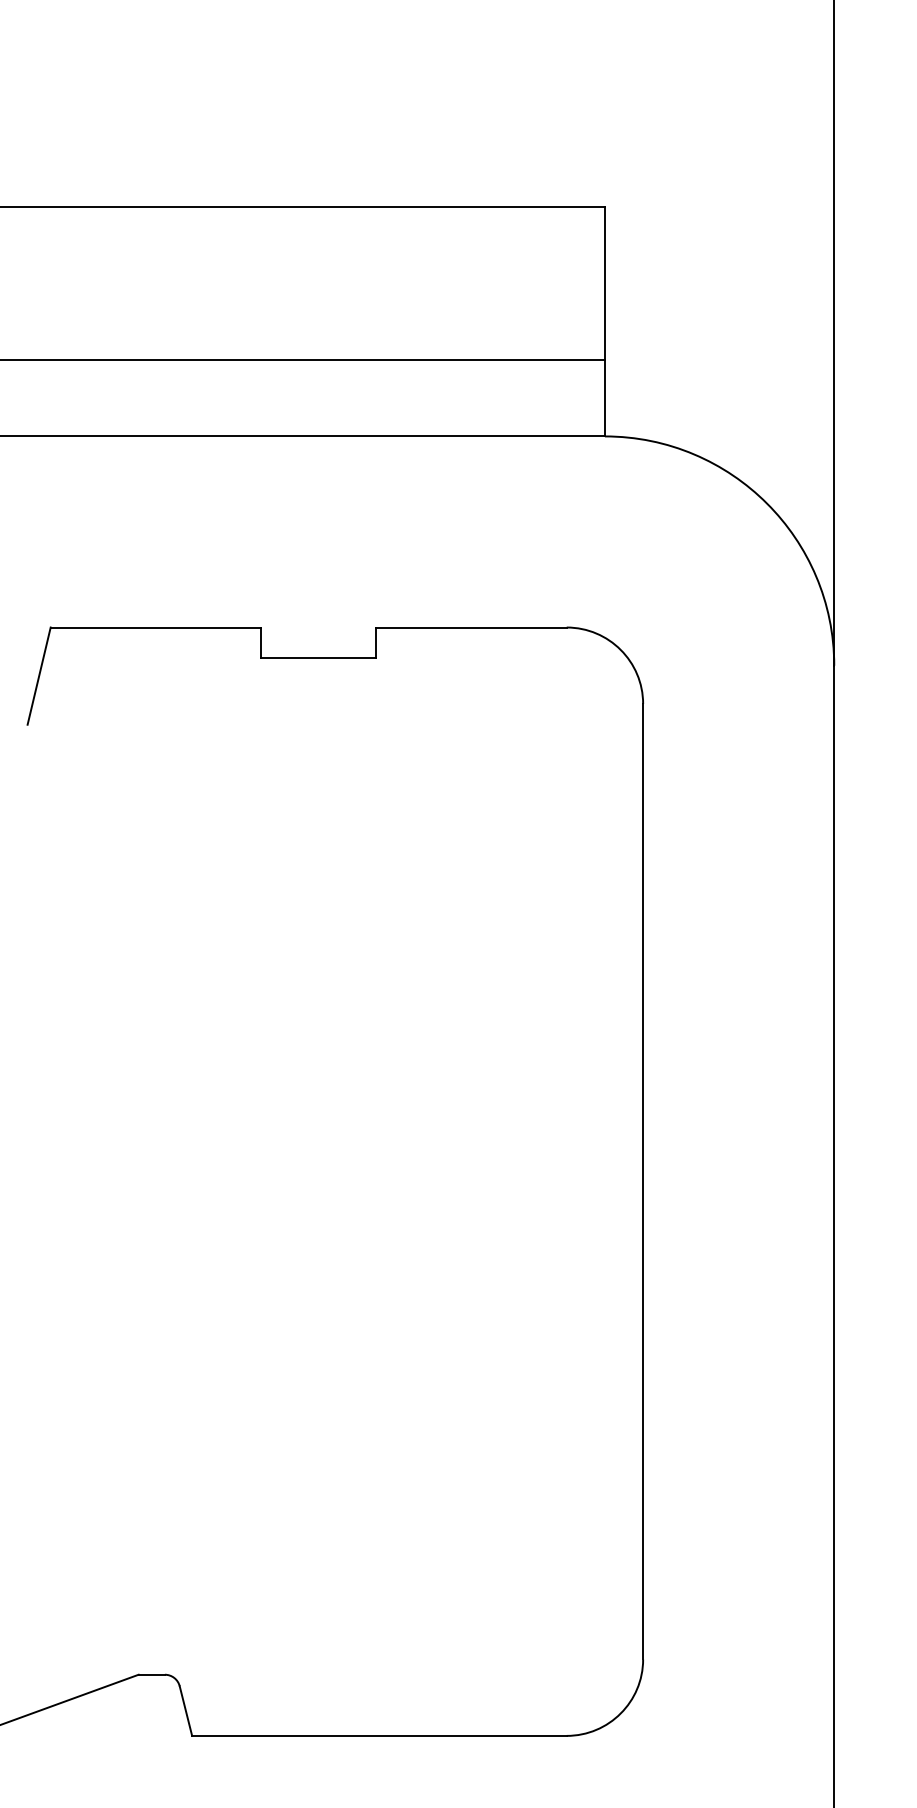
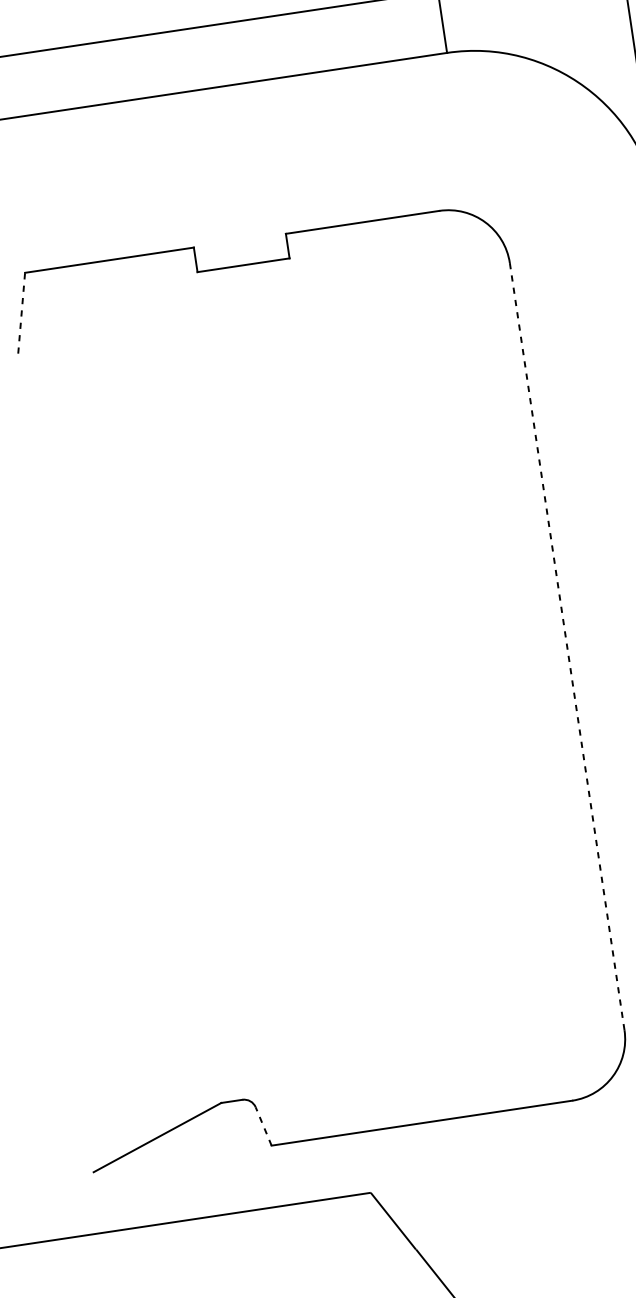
line: (39, 676) -> (21, 313), solid -> dashed
line: (643, 1181) -> (567, 646), solid -> dashed
line: (185, 1711) -> (263, 1126), solid -> dashed

